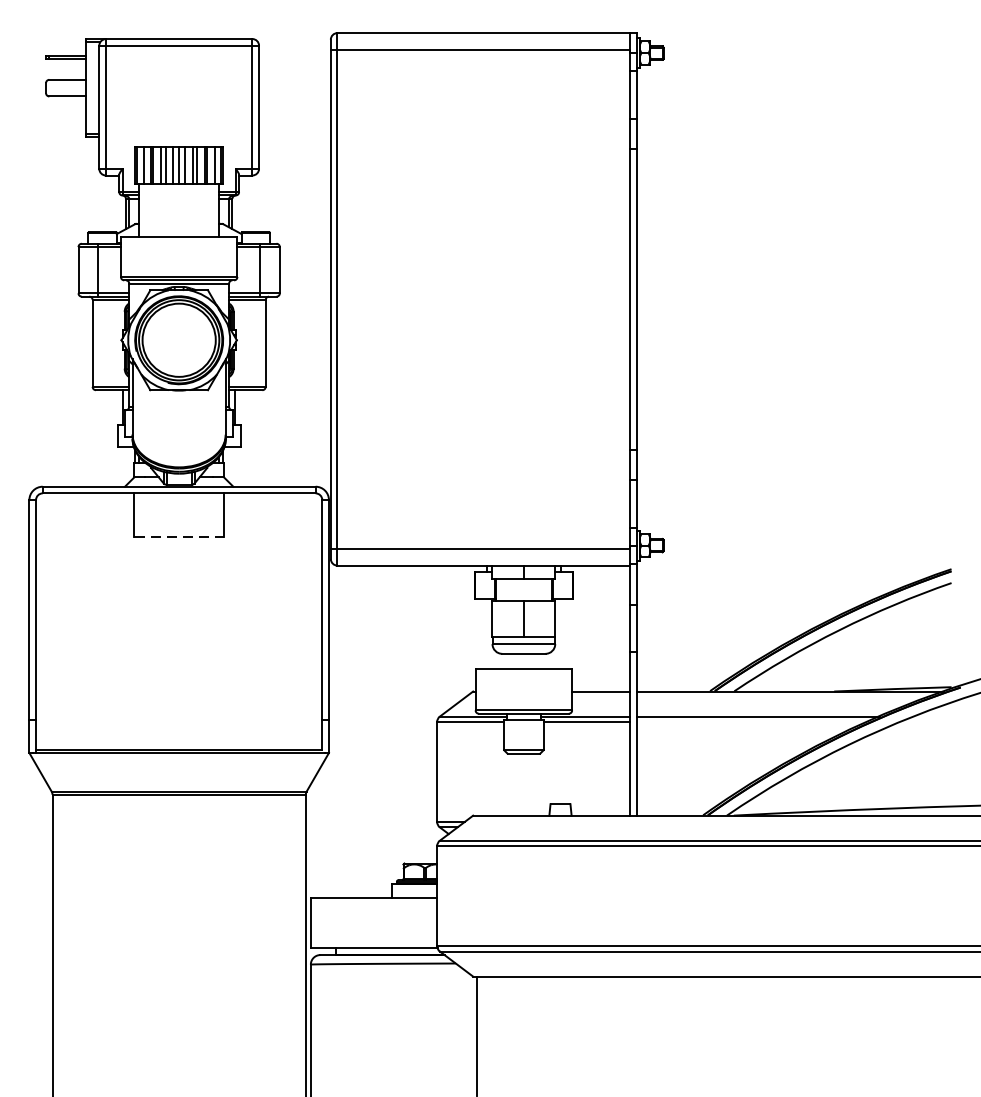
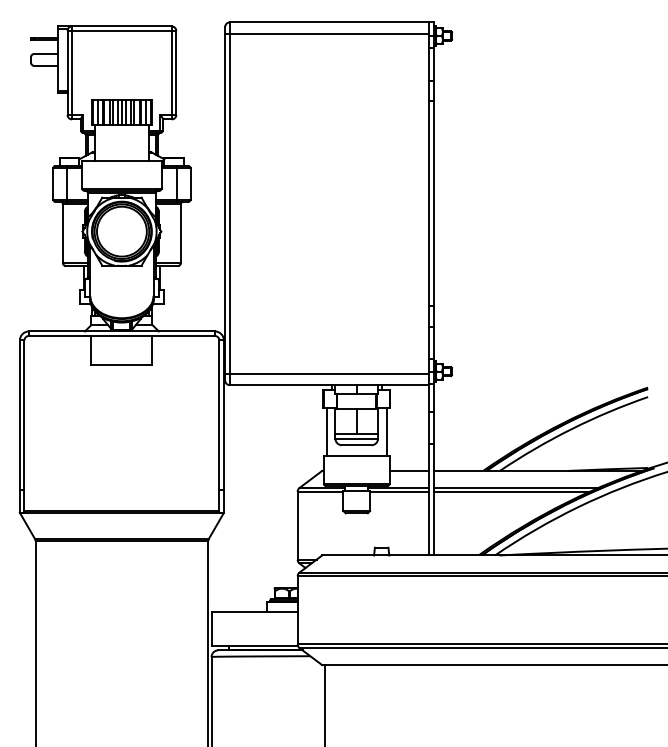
line: (180, 536) -> (122, 365), dashed -> solid
line: (479, 633) -> (326, 431), added
line: (567, 633) -> (386, 431), added
line: (751, 721) -> (511, 491), added

